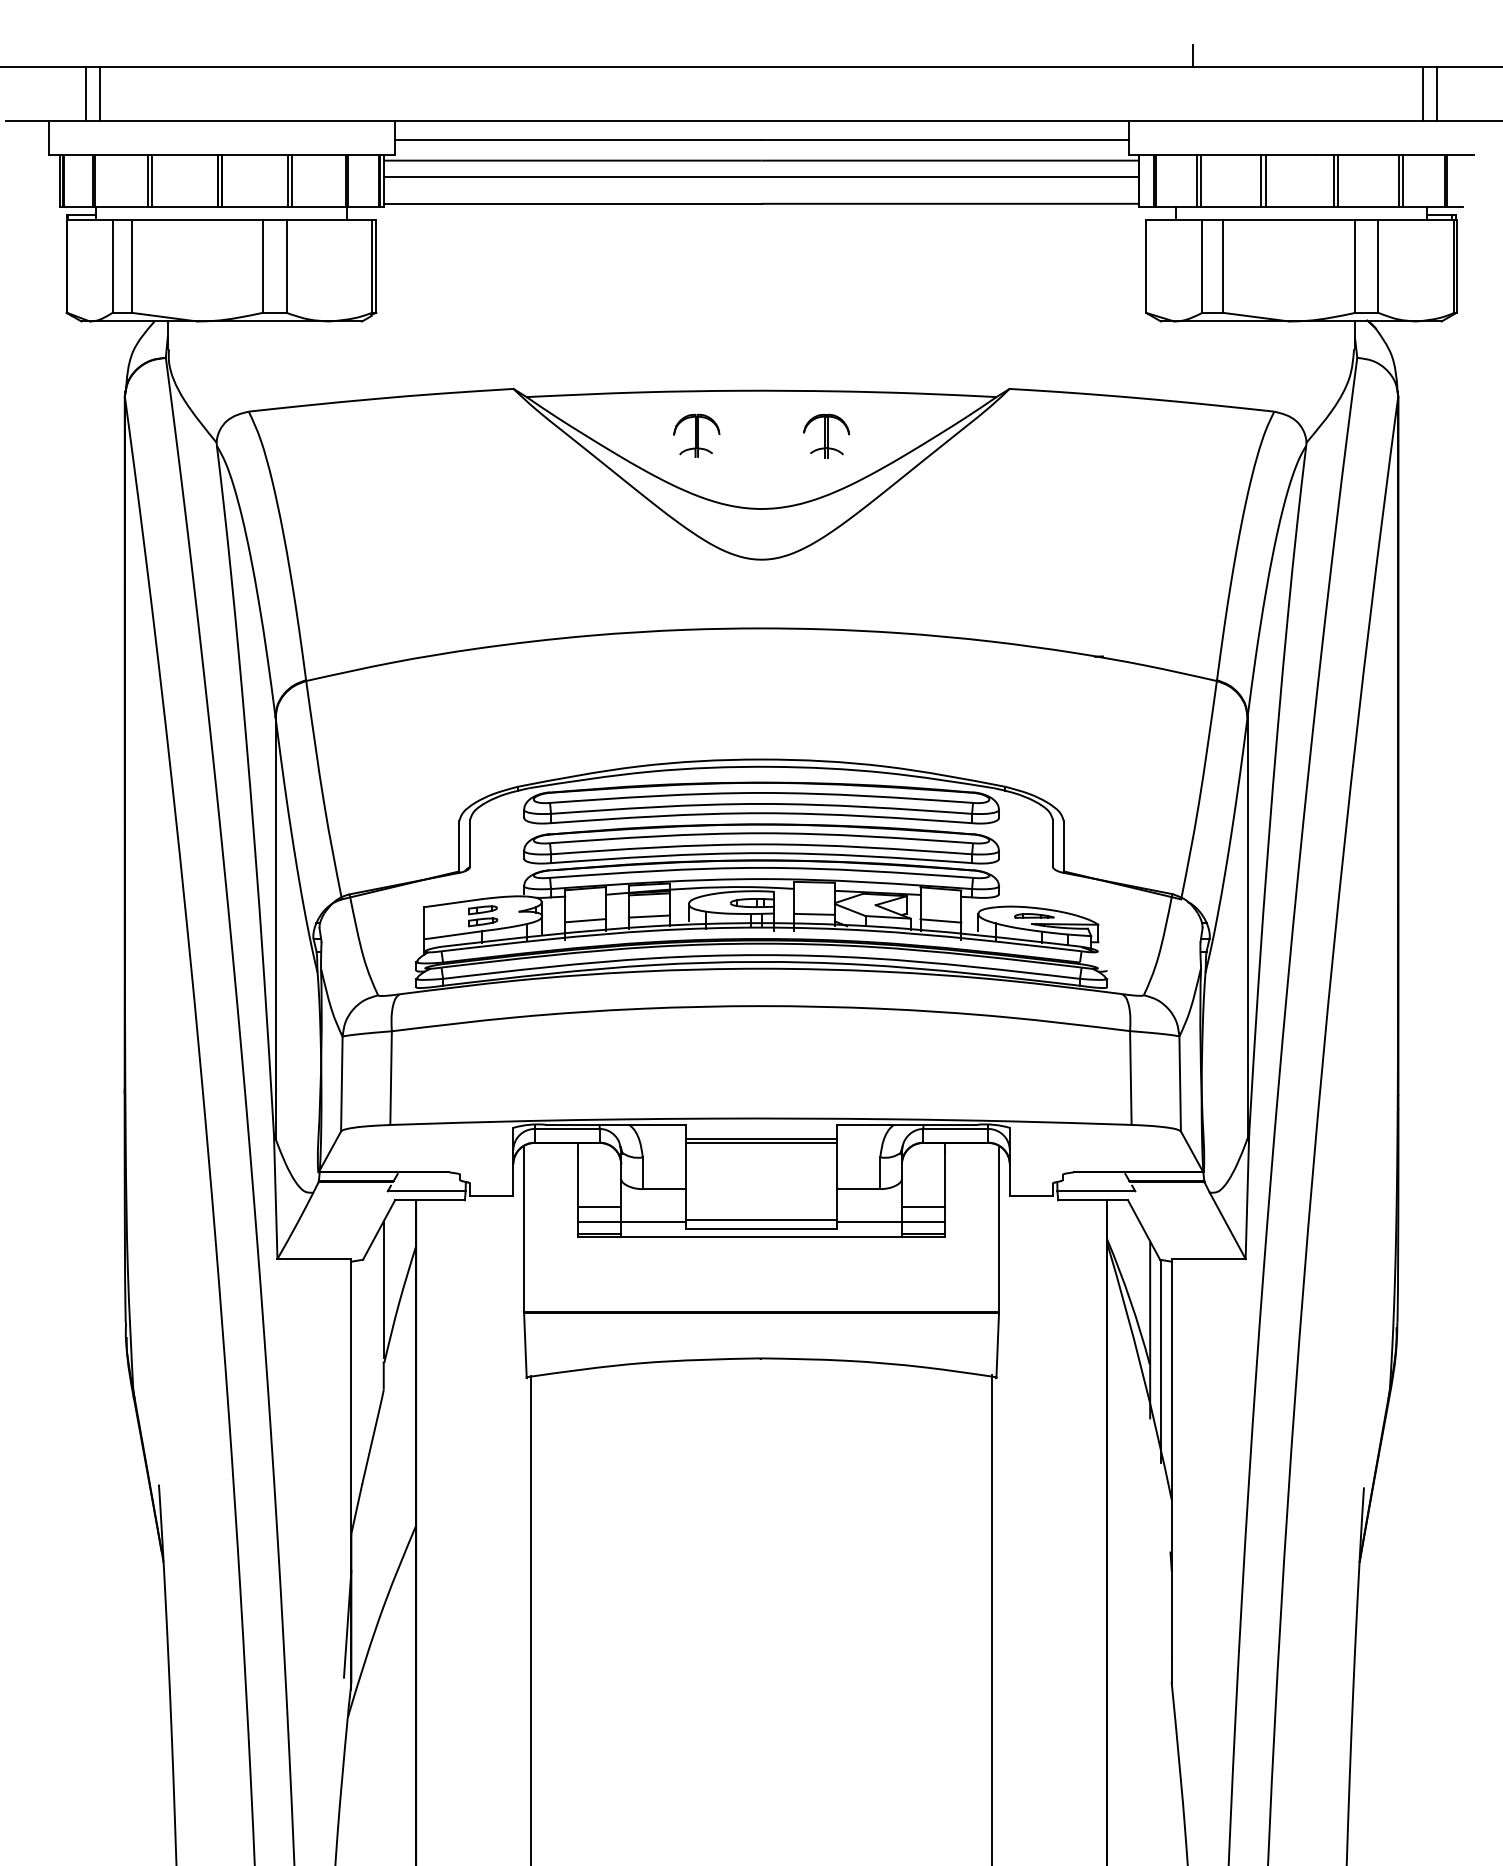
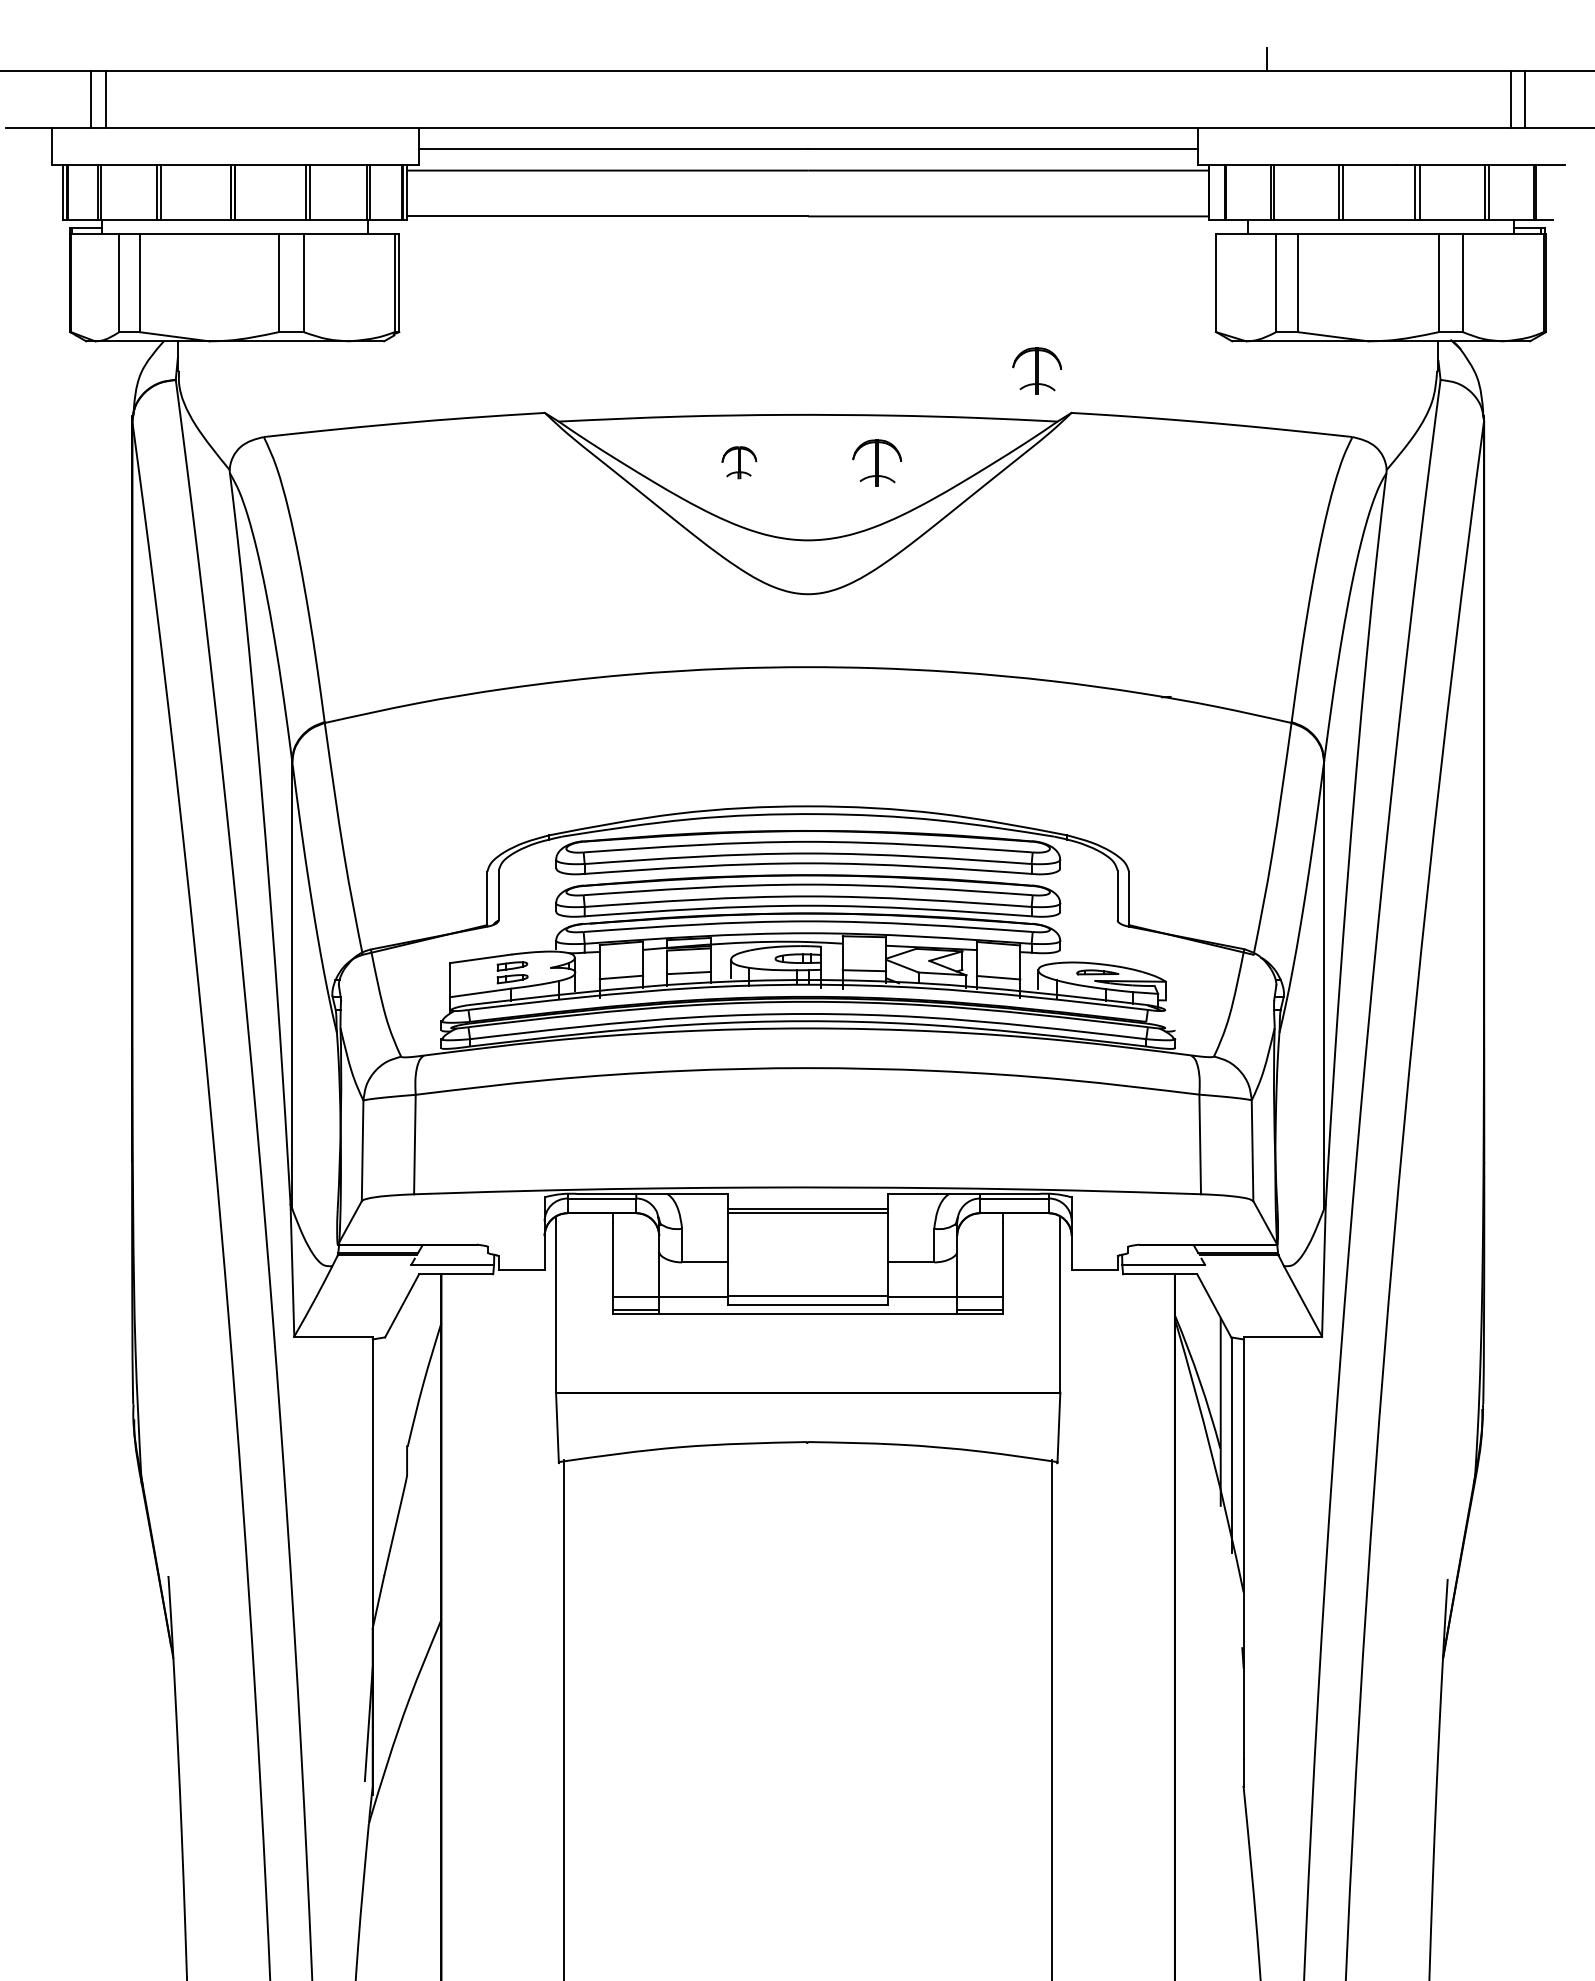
line: (761, 176) -> (808, 187), removed
part: (976, 348) -> (1036, 370), added
part: (696, 435) -> (739, 462), size x0.7
line: (599, 1207) -> (636, 1281), removed
line: (922, 1207) -> (979, 1281), removed
line: (384, 1289) -> (407, 1368), removed

